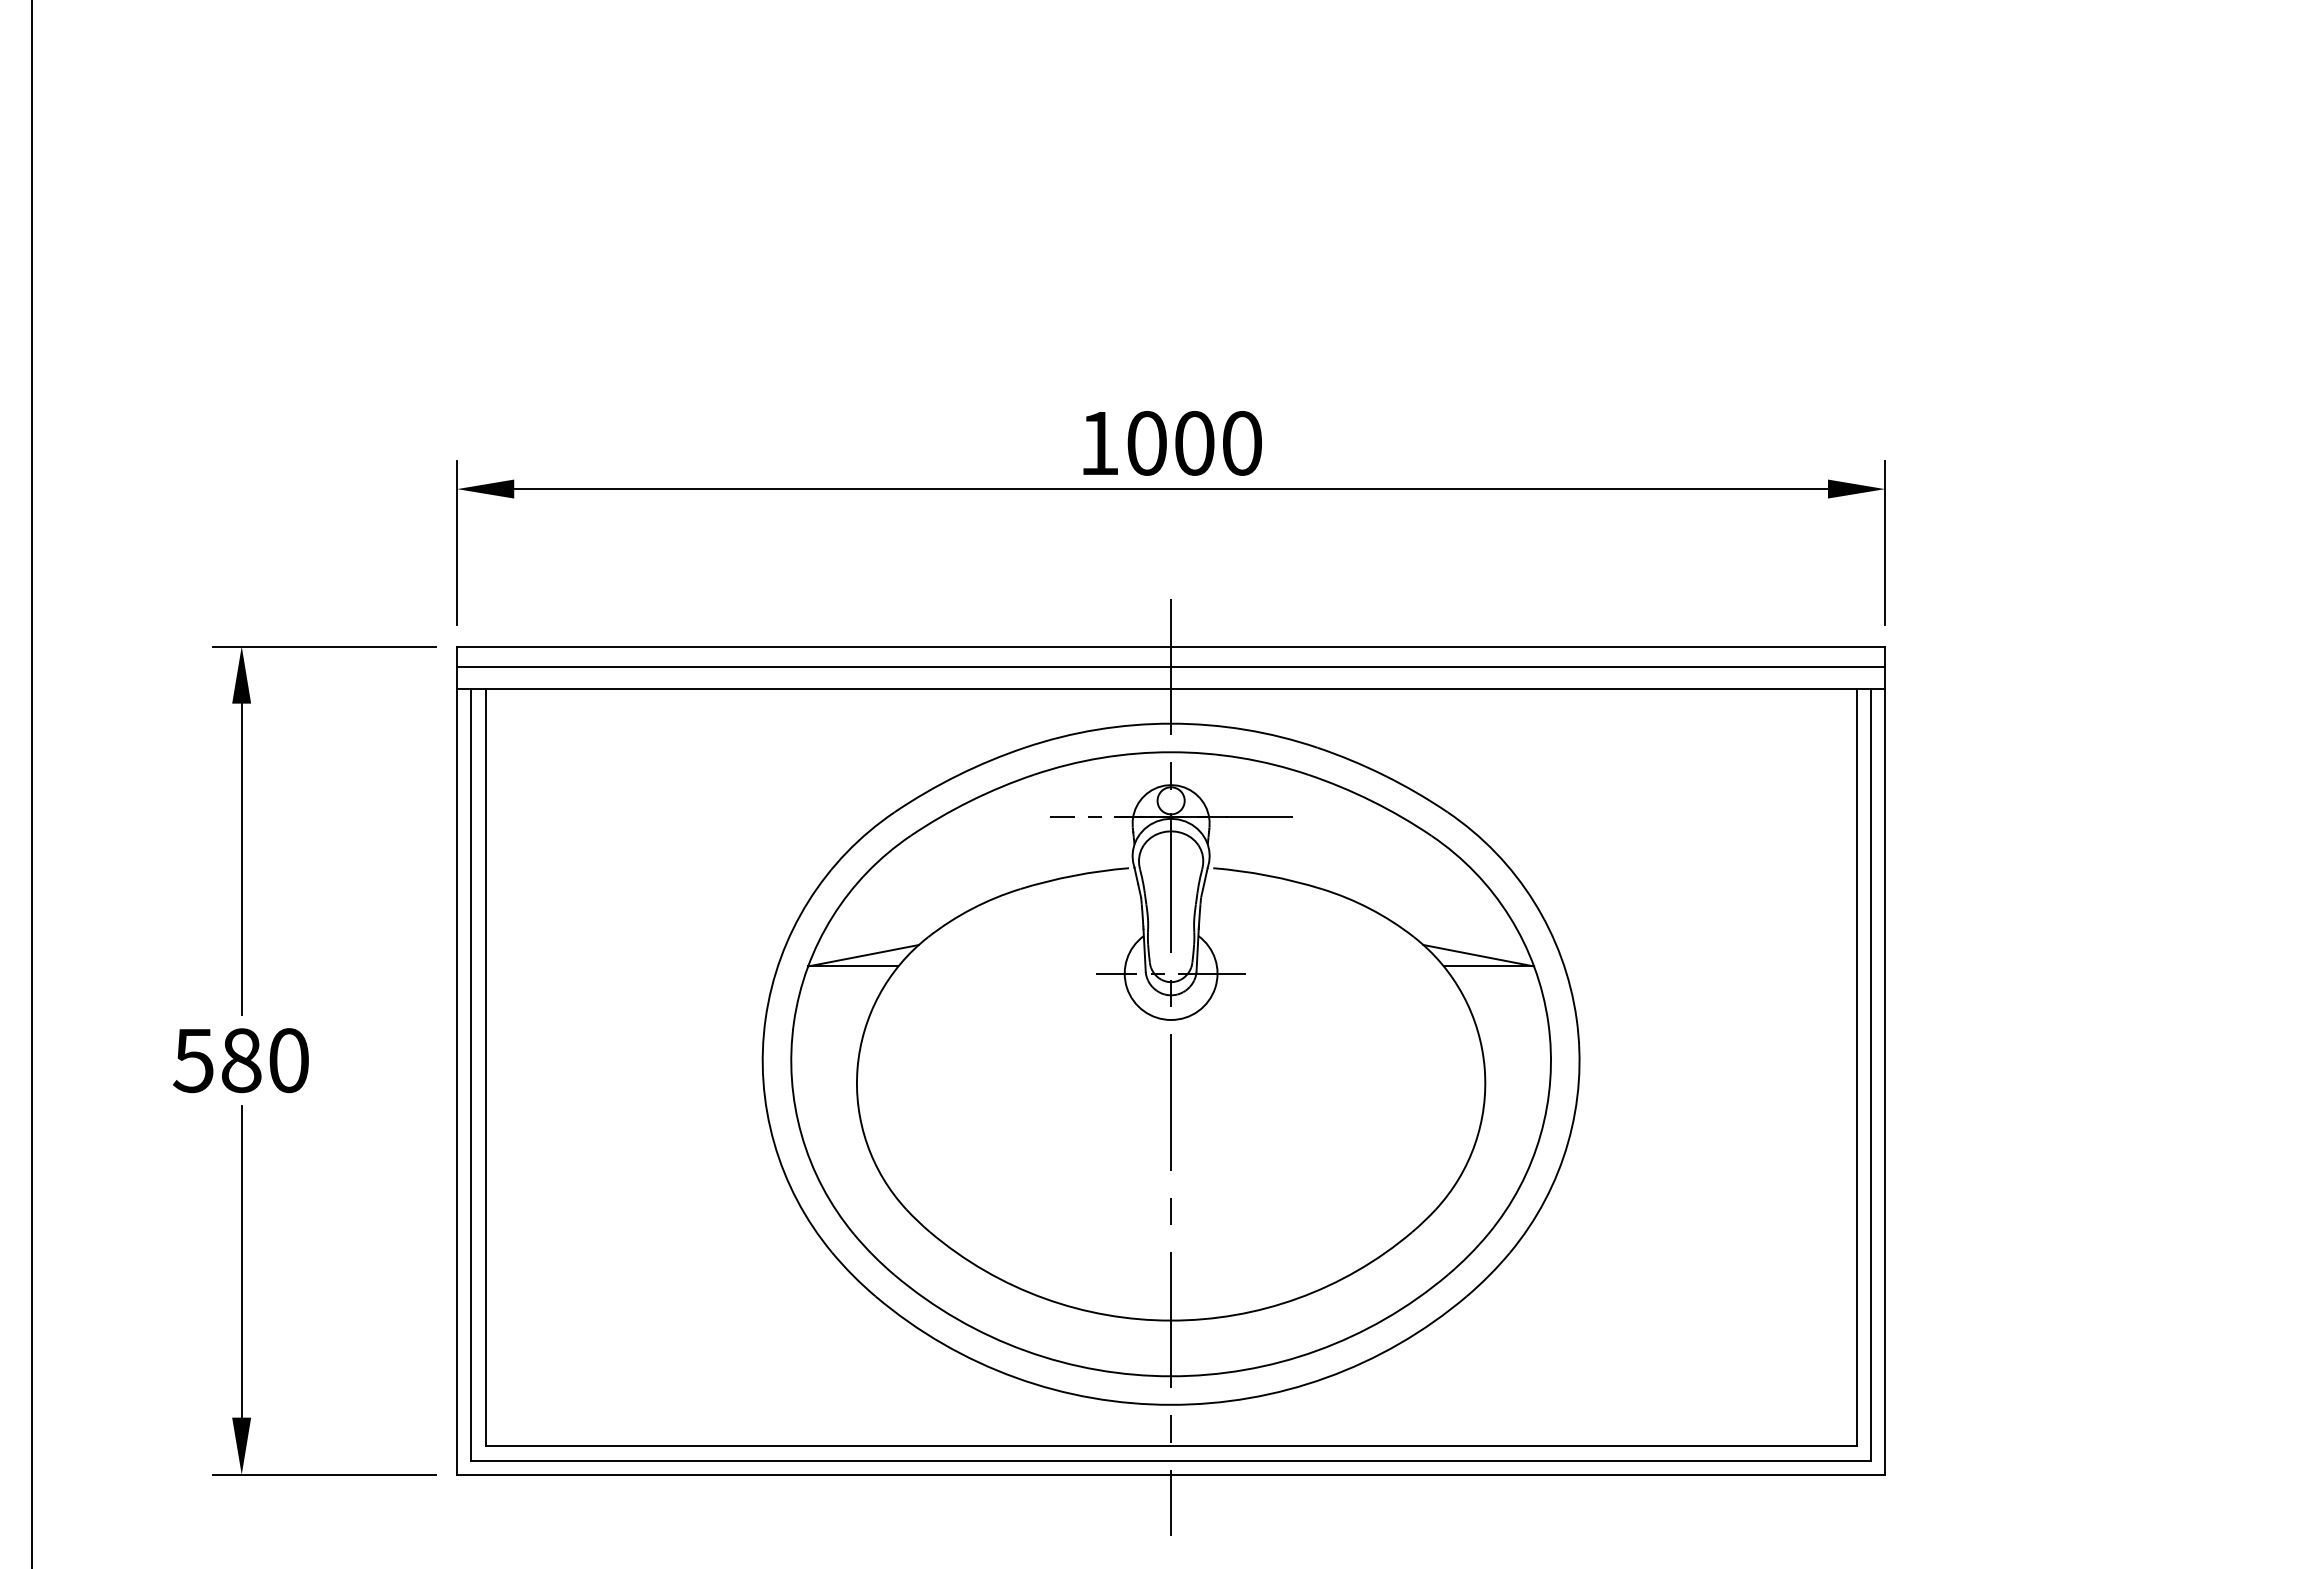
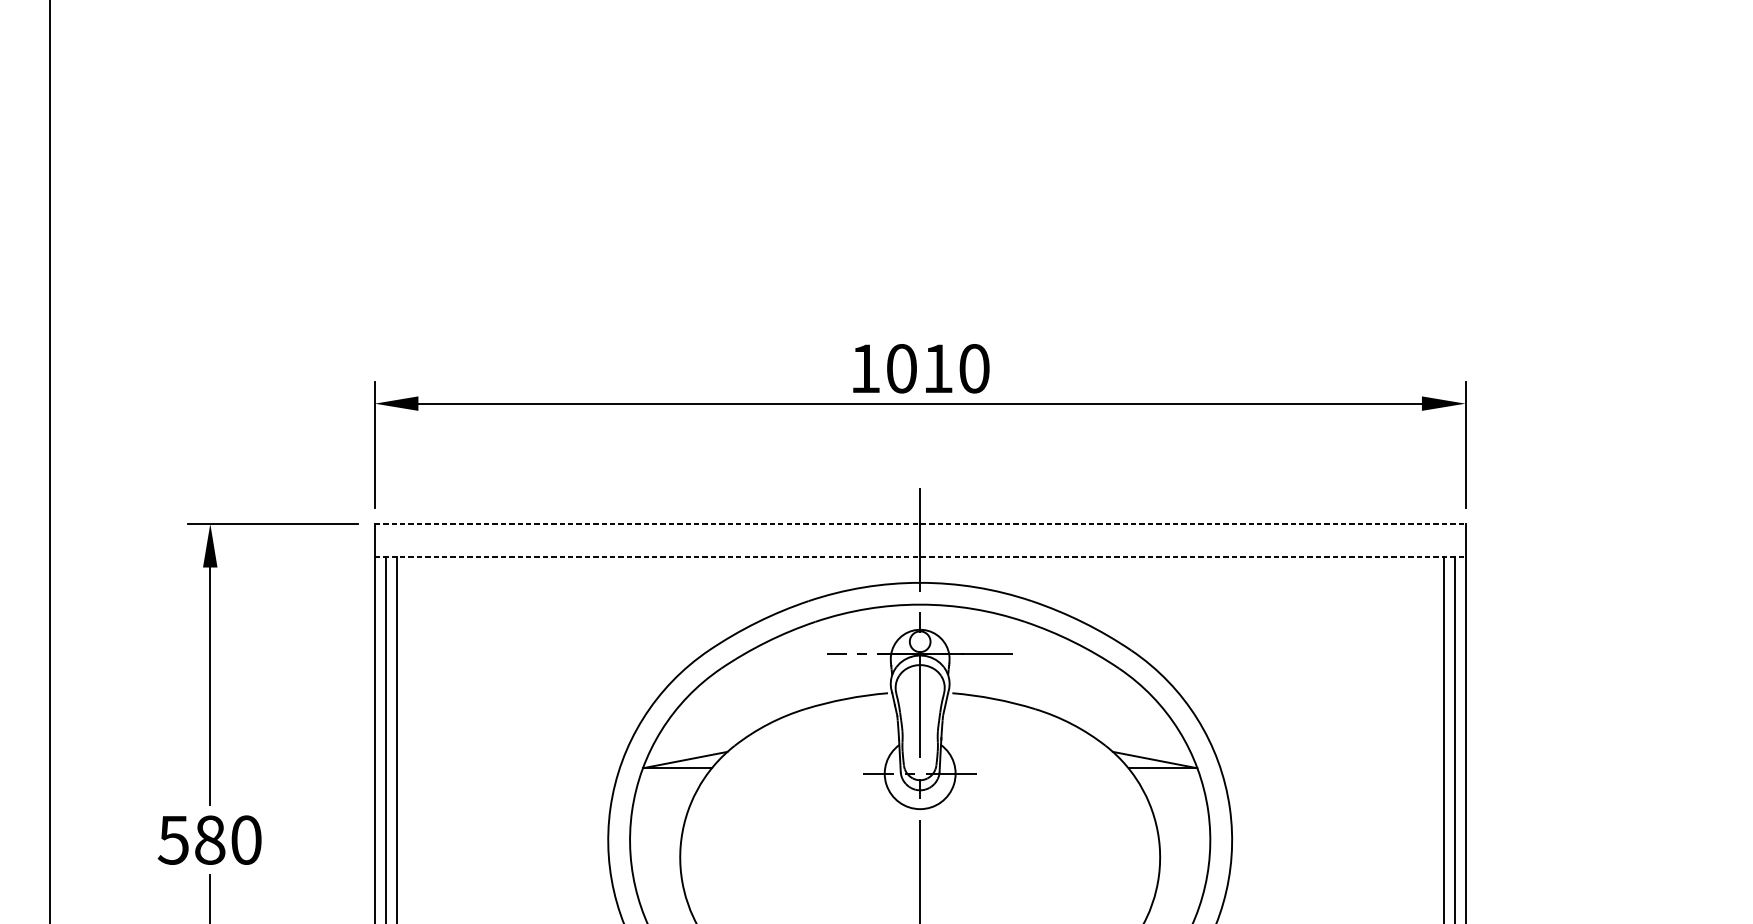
text: (1194, 443) -> (938, 368), 1000 -> 1010
line: (1171, 646) -> (920, 523), solid -> dashed
line: (1171, 666) -> (920, 539), removed
line: (1171, 689) -> (920, 556), solid -> dashed

